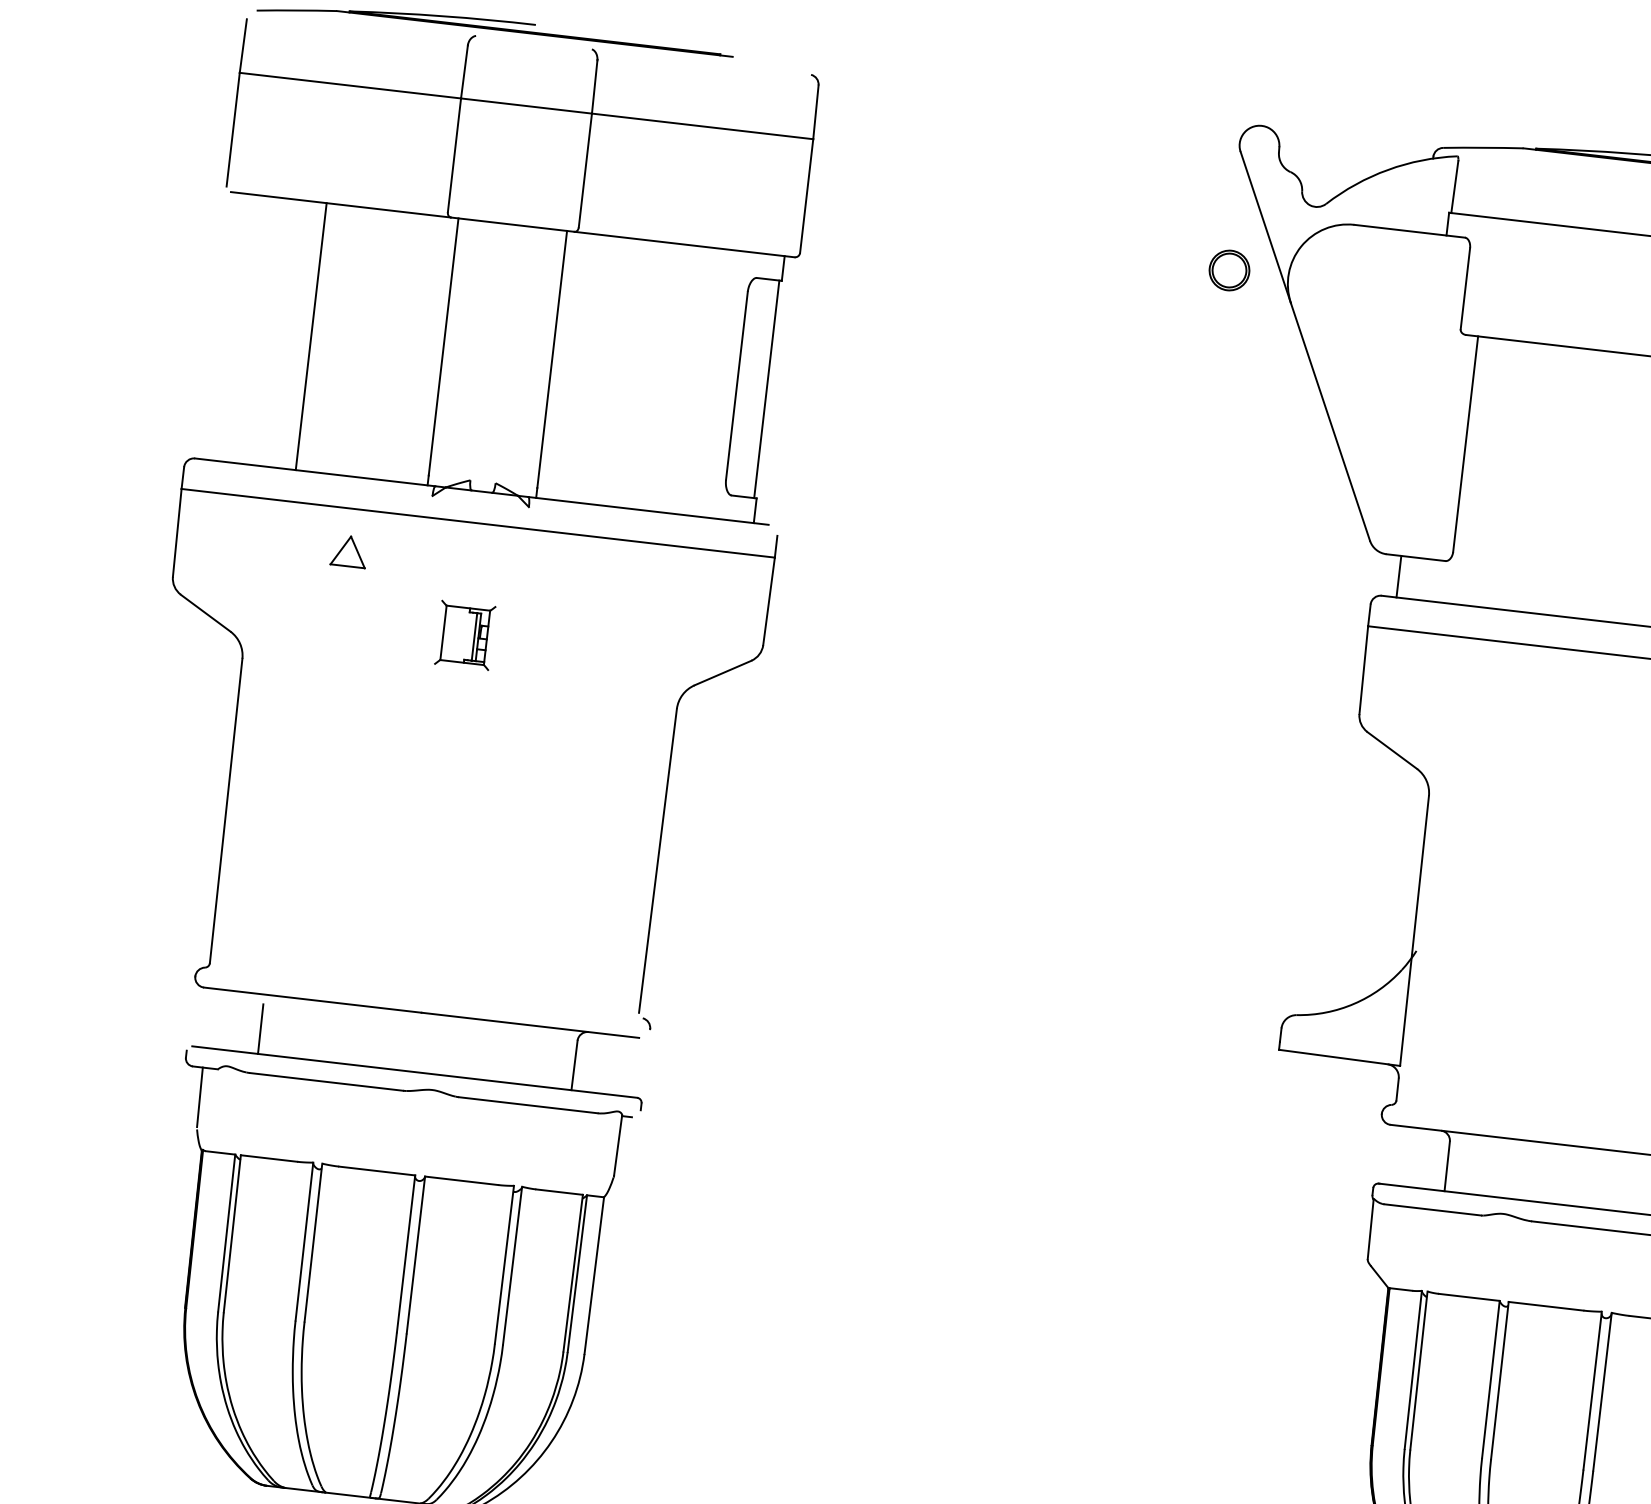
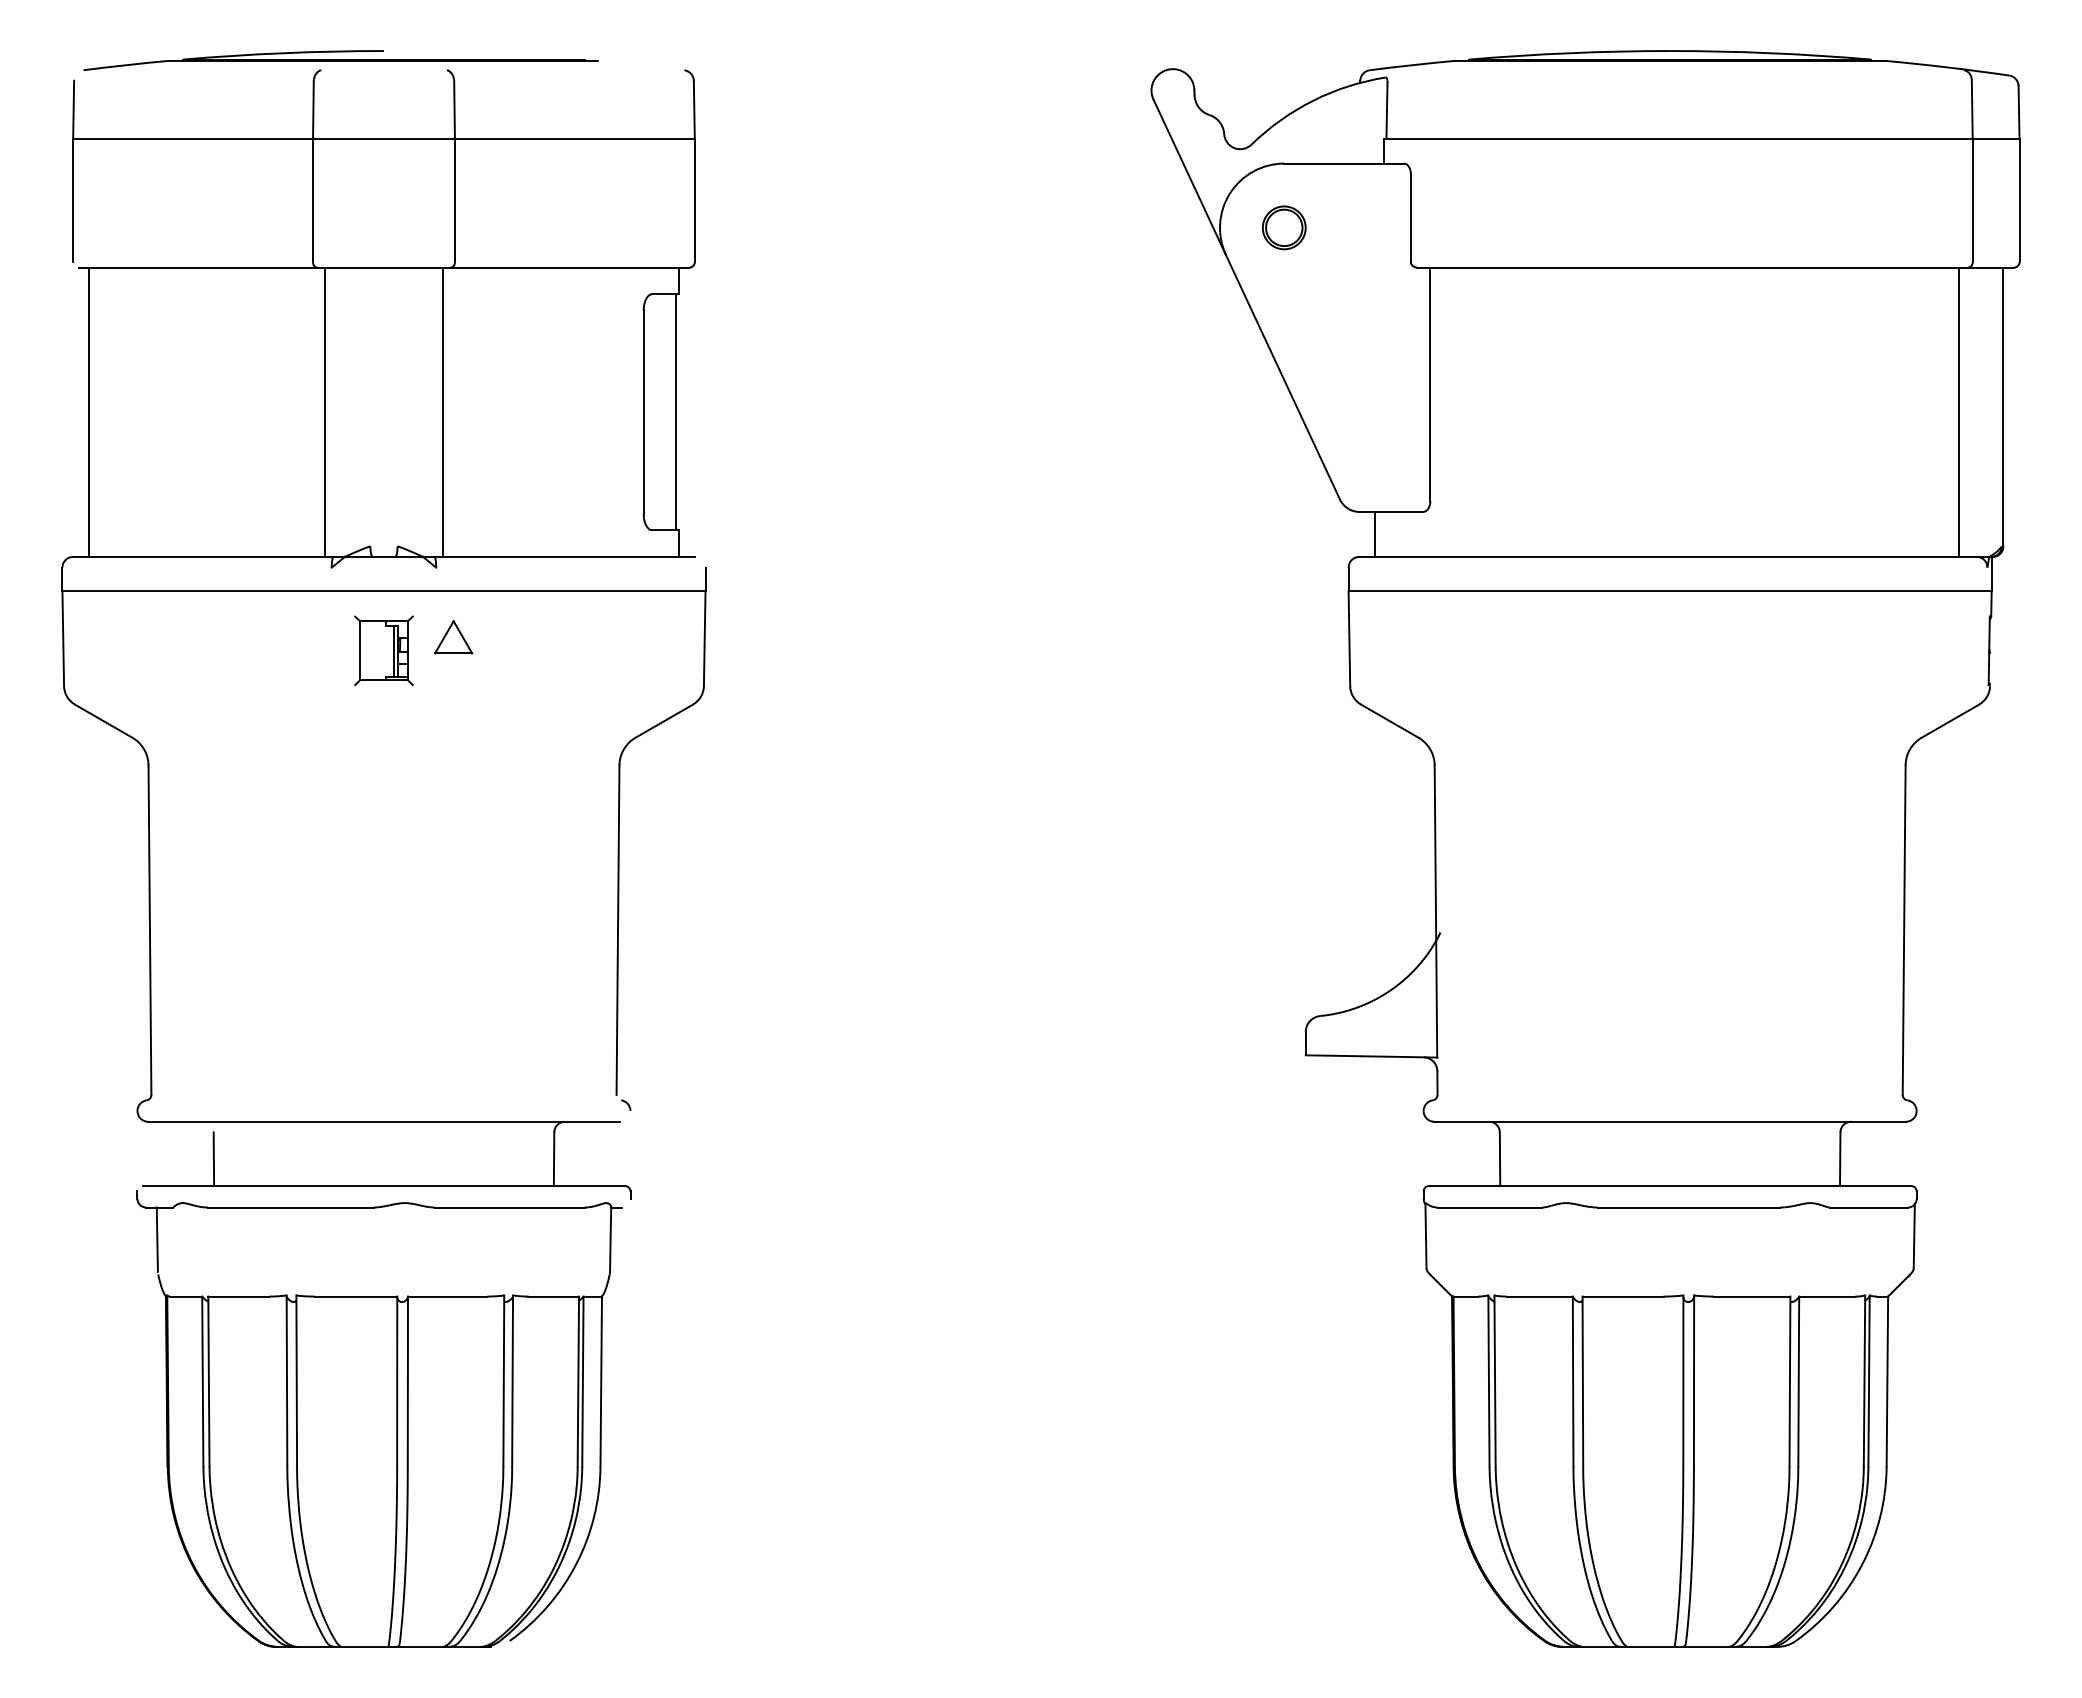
part: (1229, 270) -> (1284, 227), moved
line: (311, 335) -> (89, 411), moved
part: (349, 551) -> (453, 637), moved
part: (464, 635) -> (383, 650), moved

